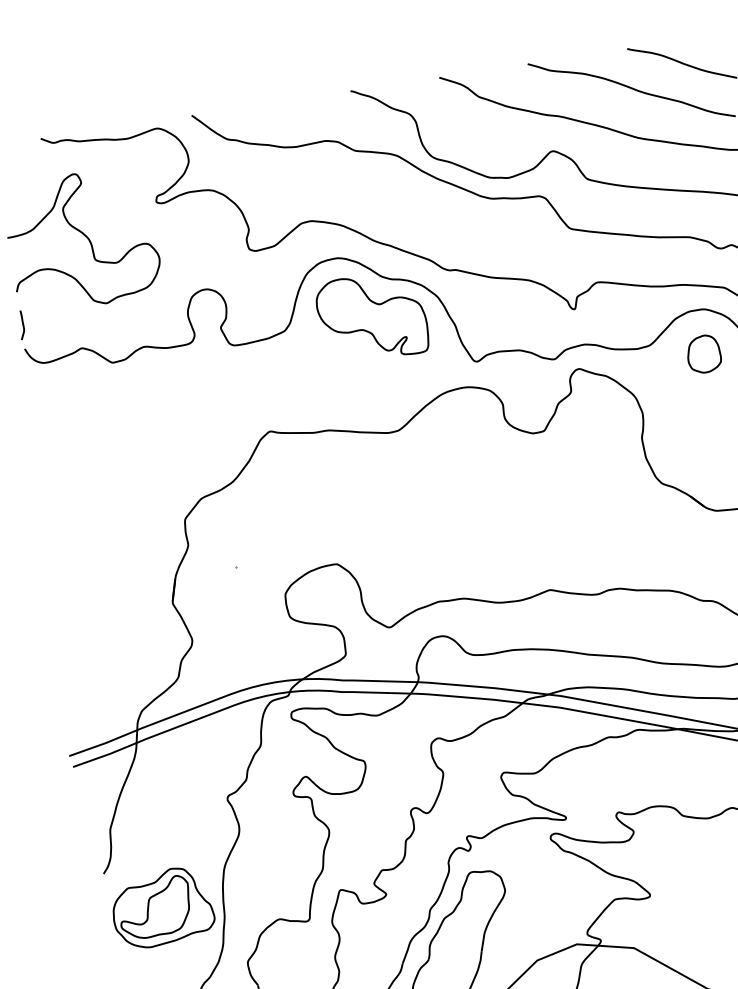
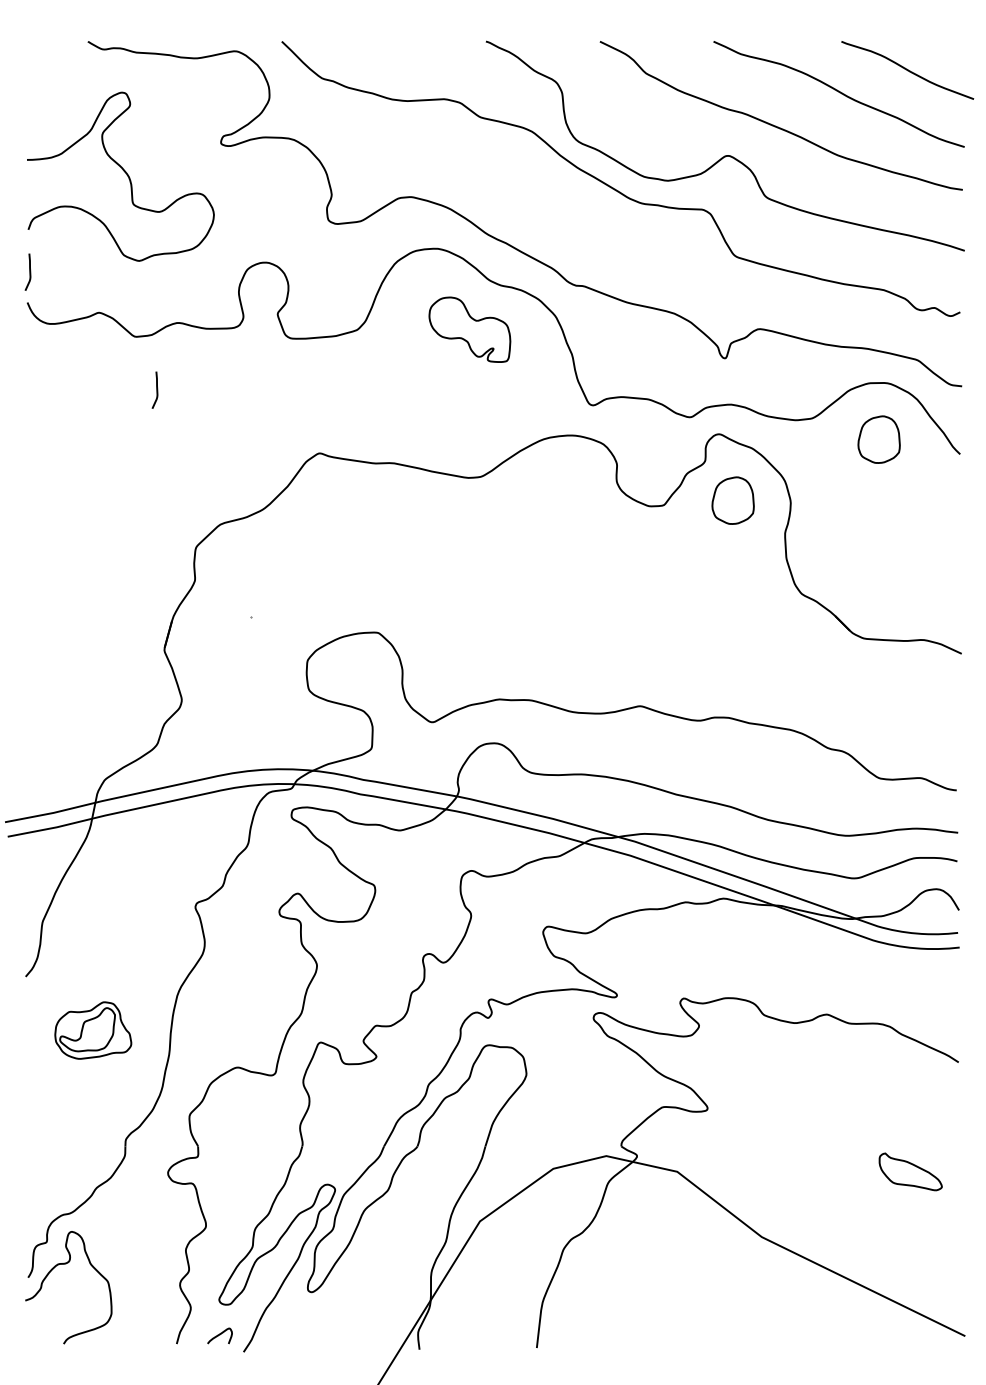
part: (372, 317) -> (469, 329), size x0.6
curve: (135, 401) -> (156, 389), added
part: (597, 419) -> (732, 500), added
part: (162, 907) -> (93, 1030), size x0.6

